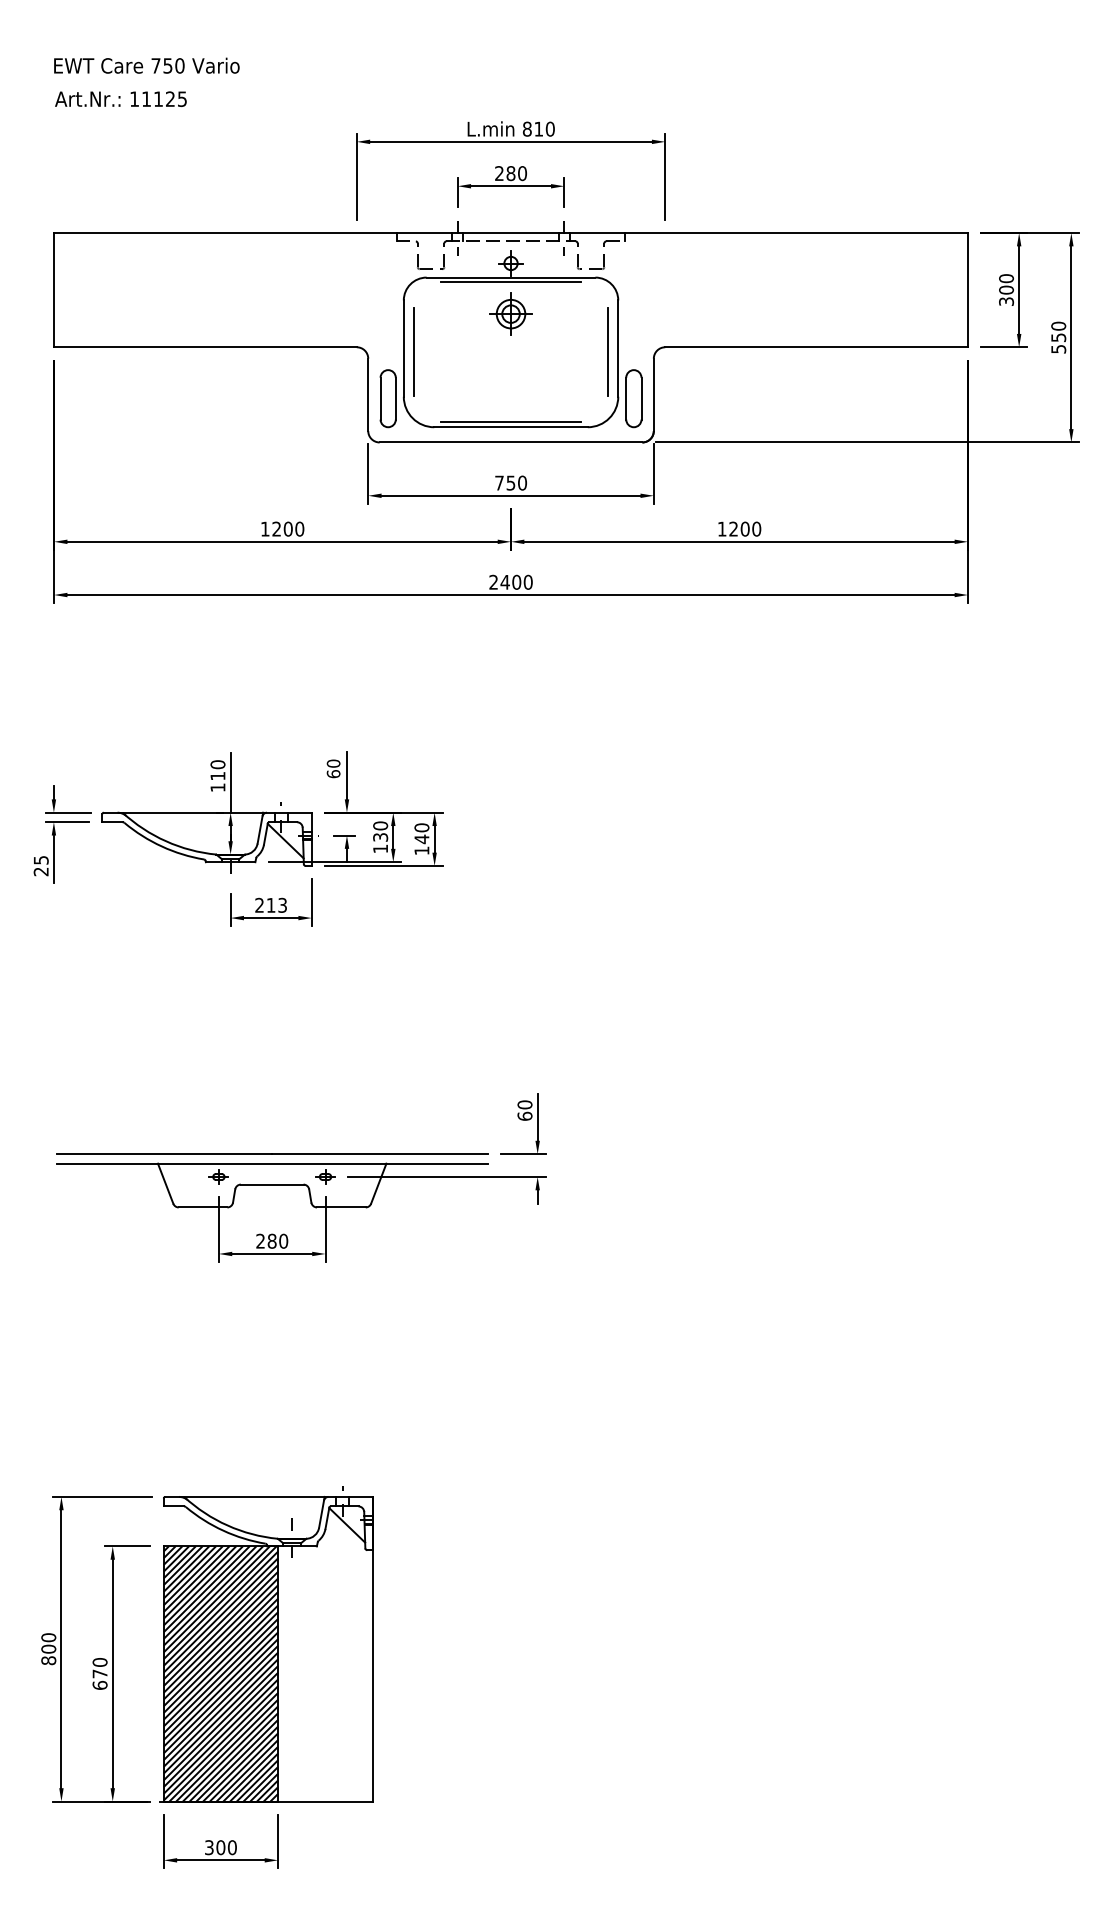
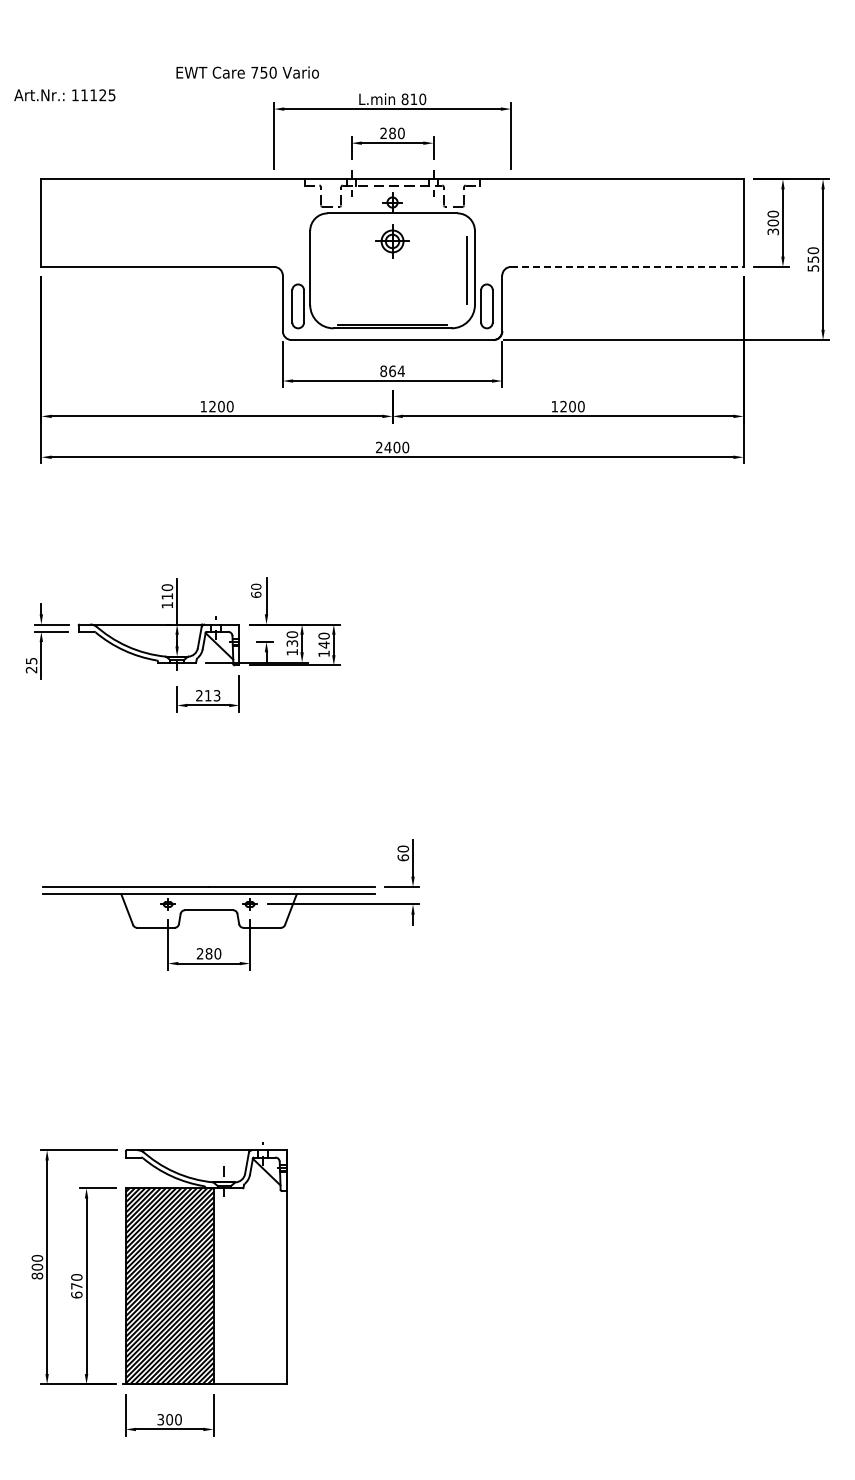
text: (146, 65) -> (247, 72), moved
text: (120, 99) -> (64, 95), moved
line: (510, 281) -> (392, 216), removed
line: (816, 346) -> (627, 266), solid -> dashed
line: (413, 351) -> (317, 270), removed
text: (510, 483) -> (392, 371), 750 -> 864

